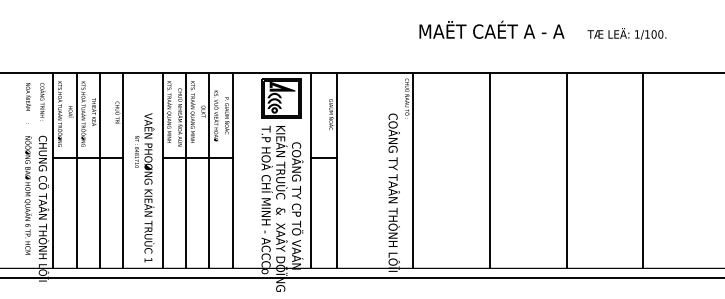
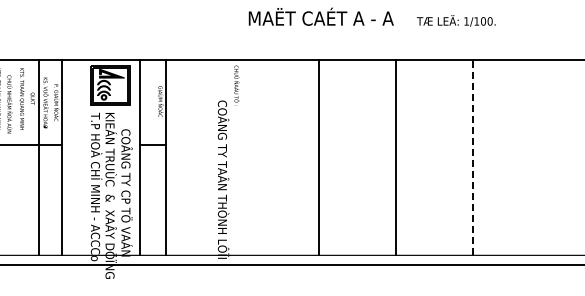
line: (185, 170) -> (14, 157), removed
line: (413, 170) -> (242, 157), removed
line: (643, 170) -> (472, 157), solid -> dashed

